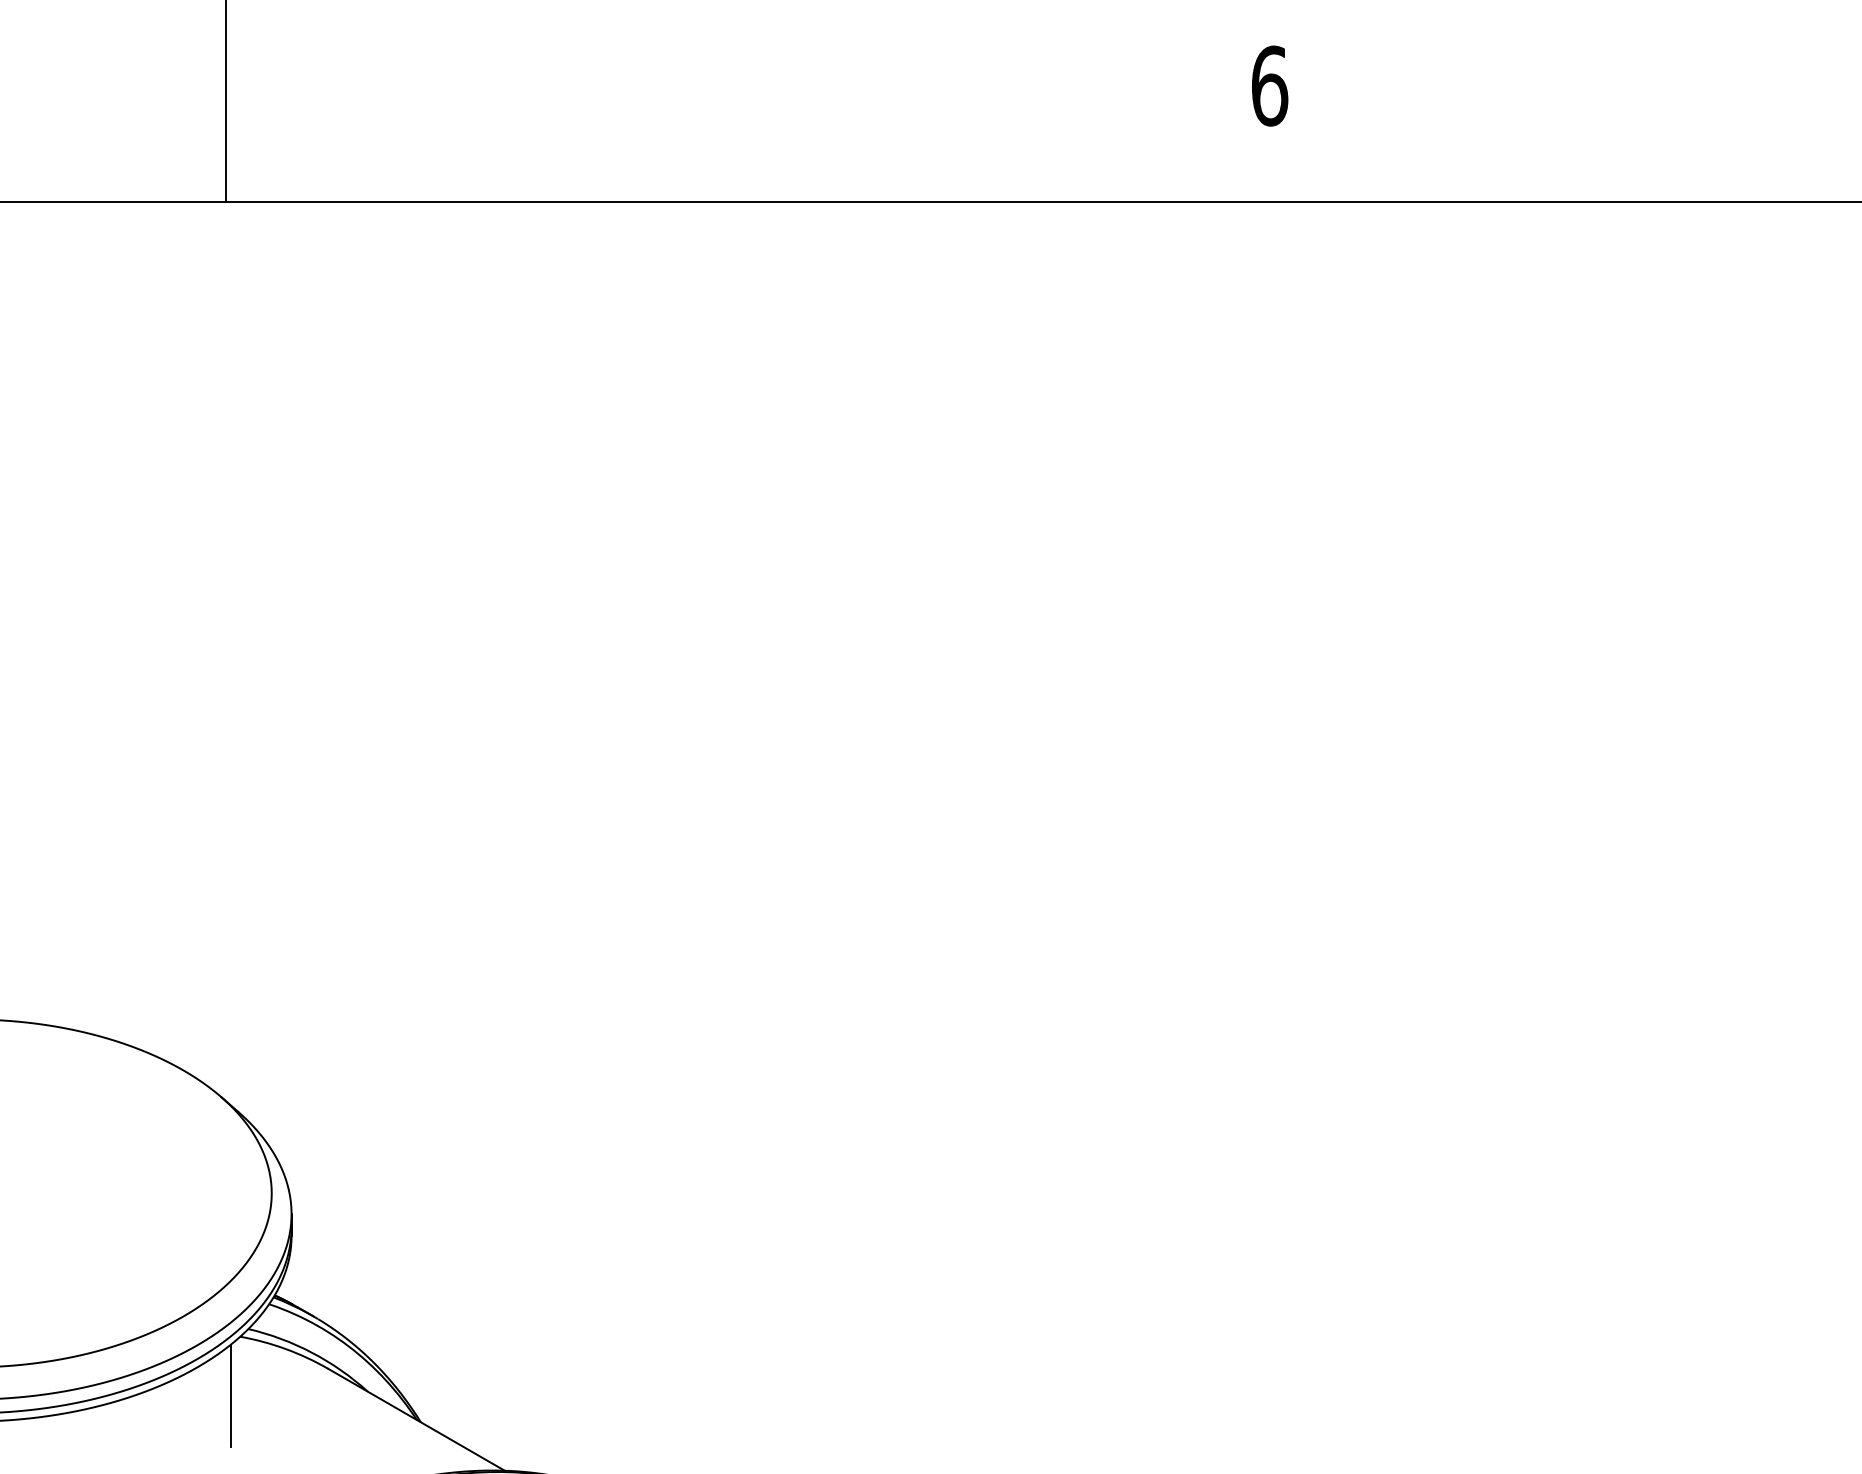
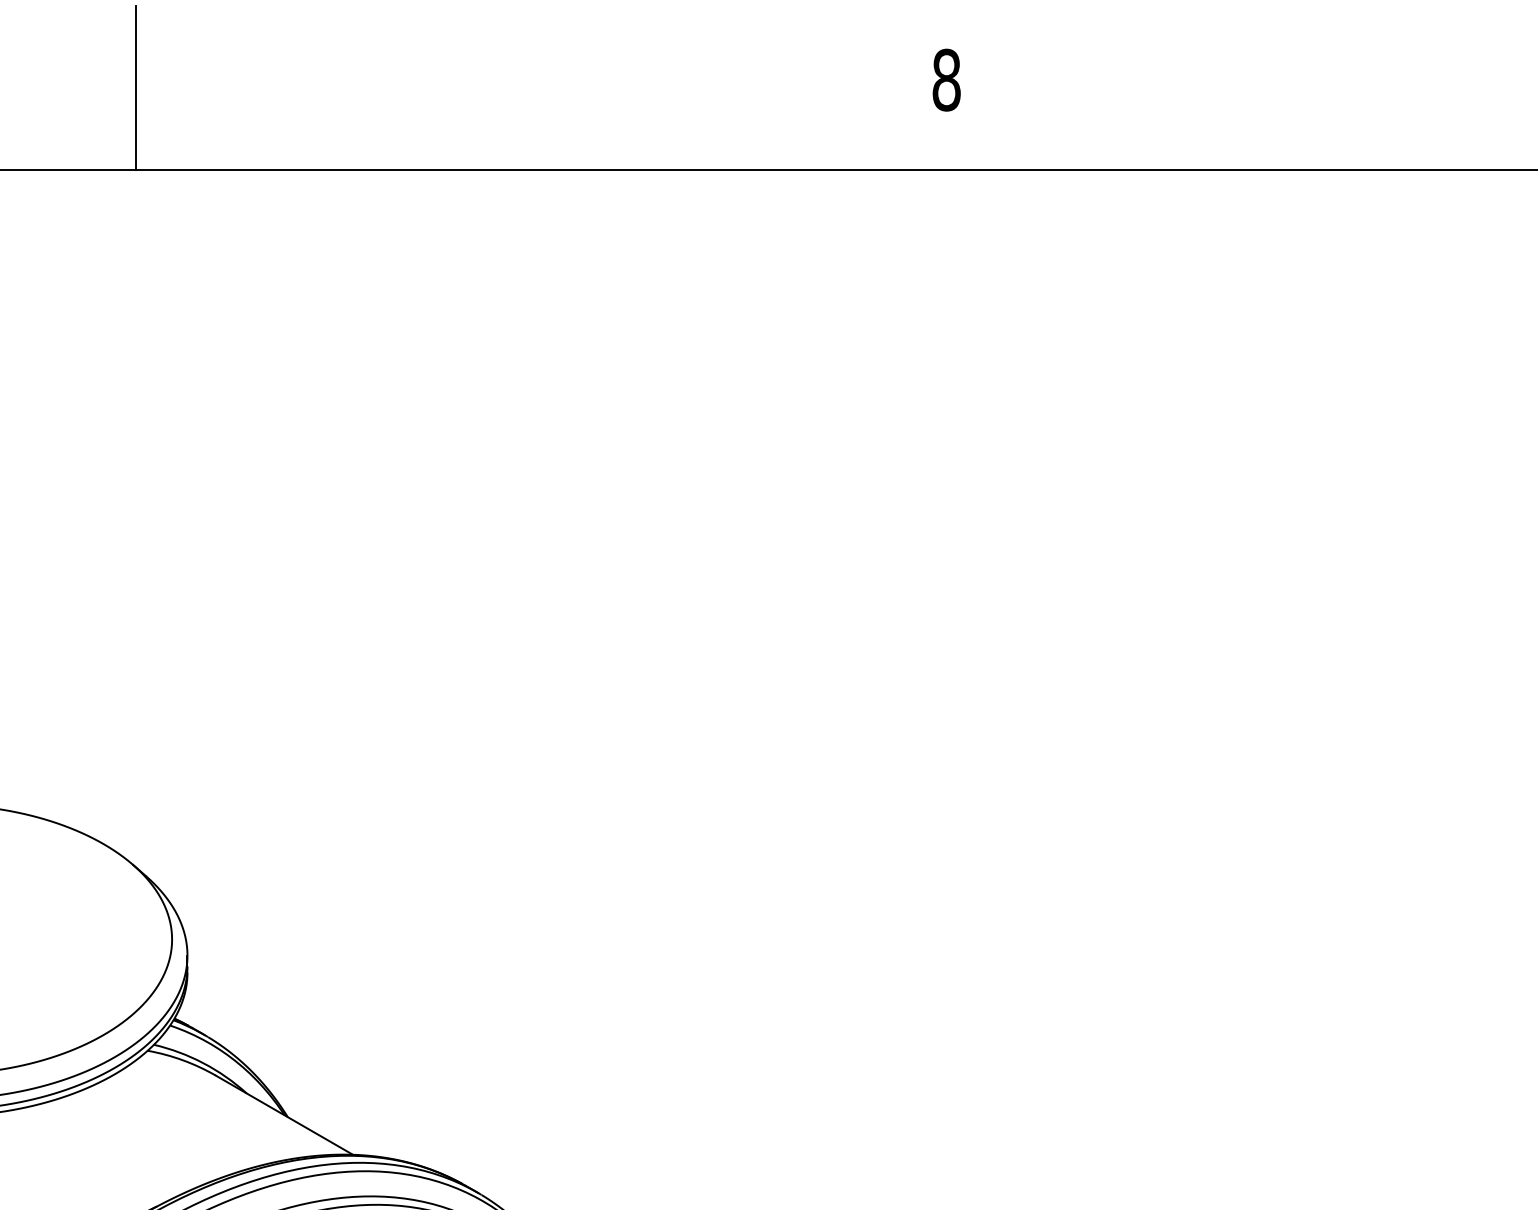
text: (1269, 85) -> (946, 79), 6 -> 8
line: (231, 1395) -> (140, 1096), removed

